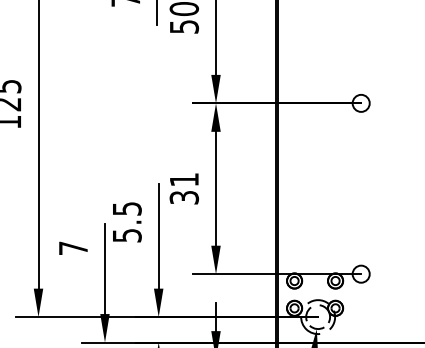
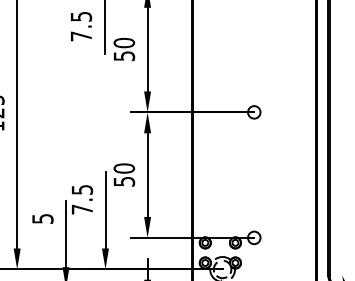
text: (184, 187) -> (124, 174), 31 -> 50
text: (127, 235) -> (82, 209), 5.5 -> 7.5
text: (72, 247) -> (42, 218), 7 -> 5

